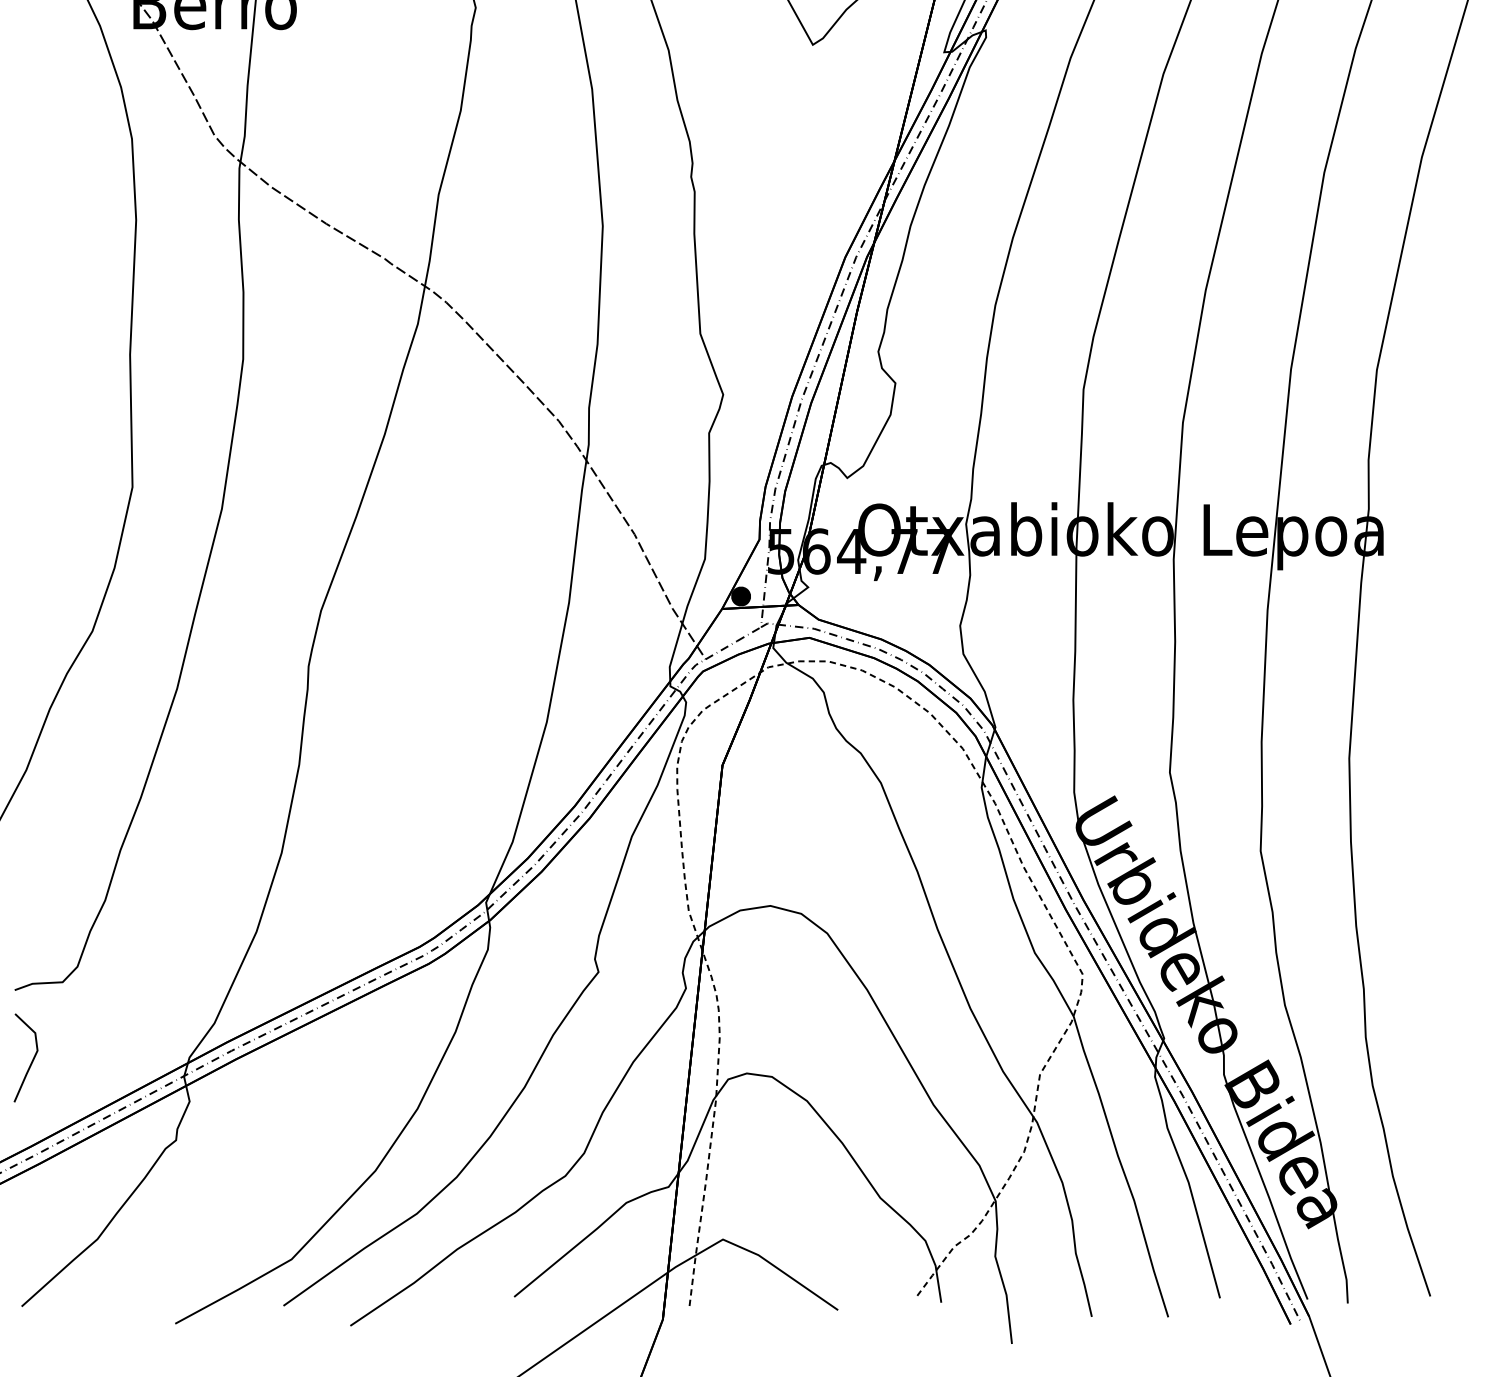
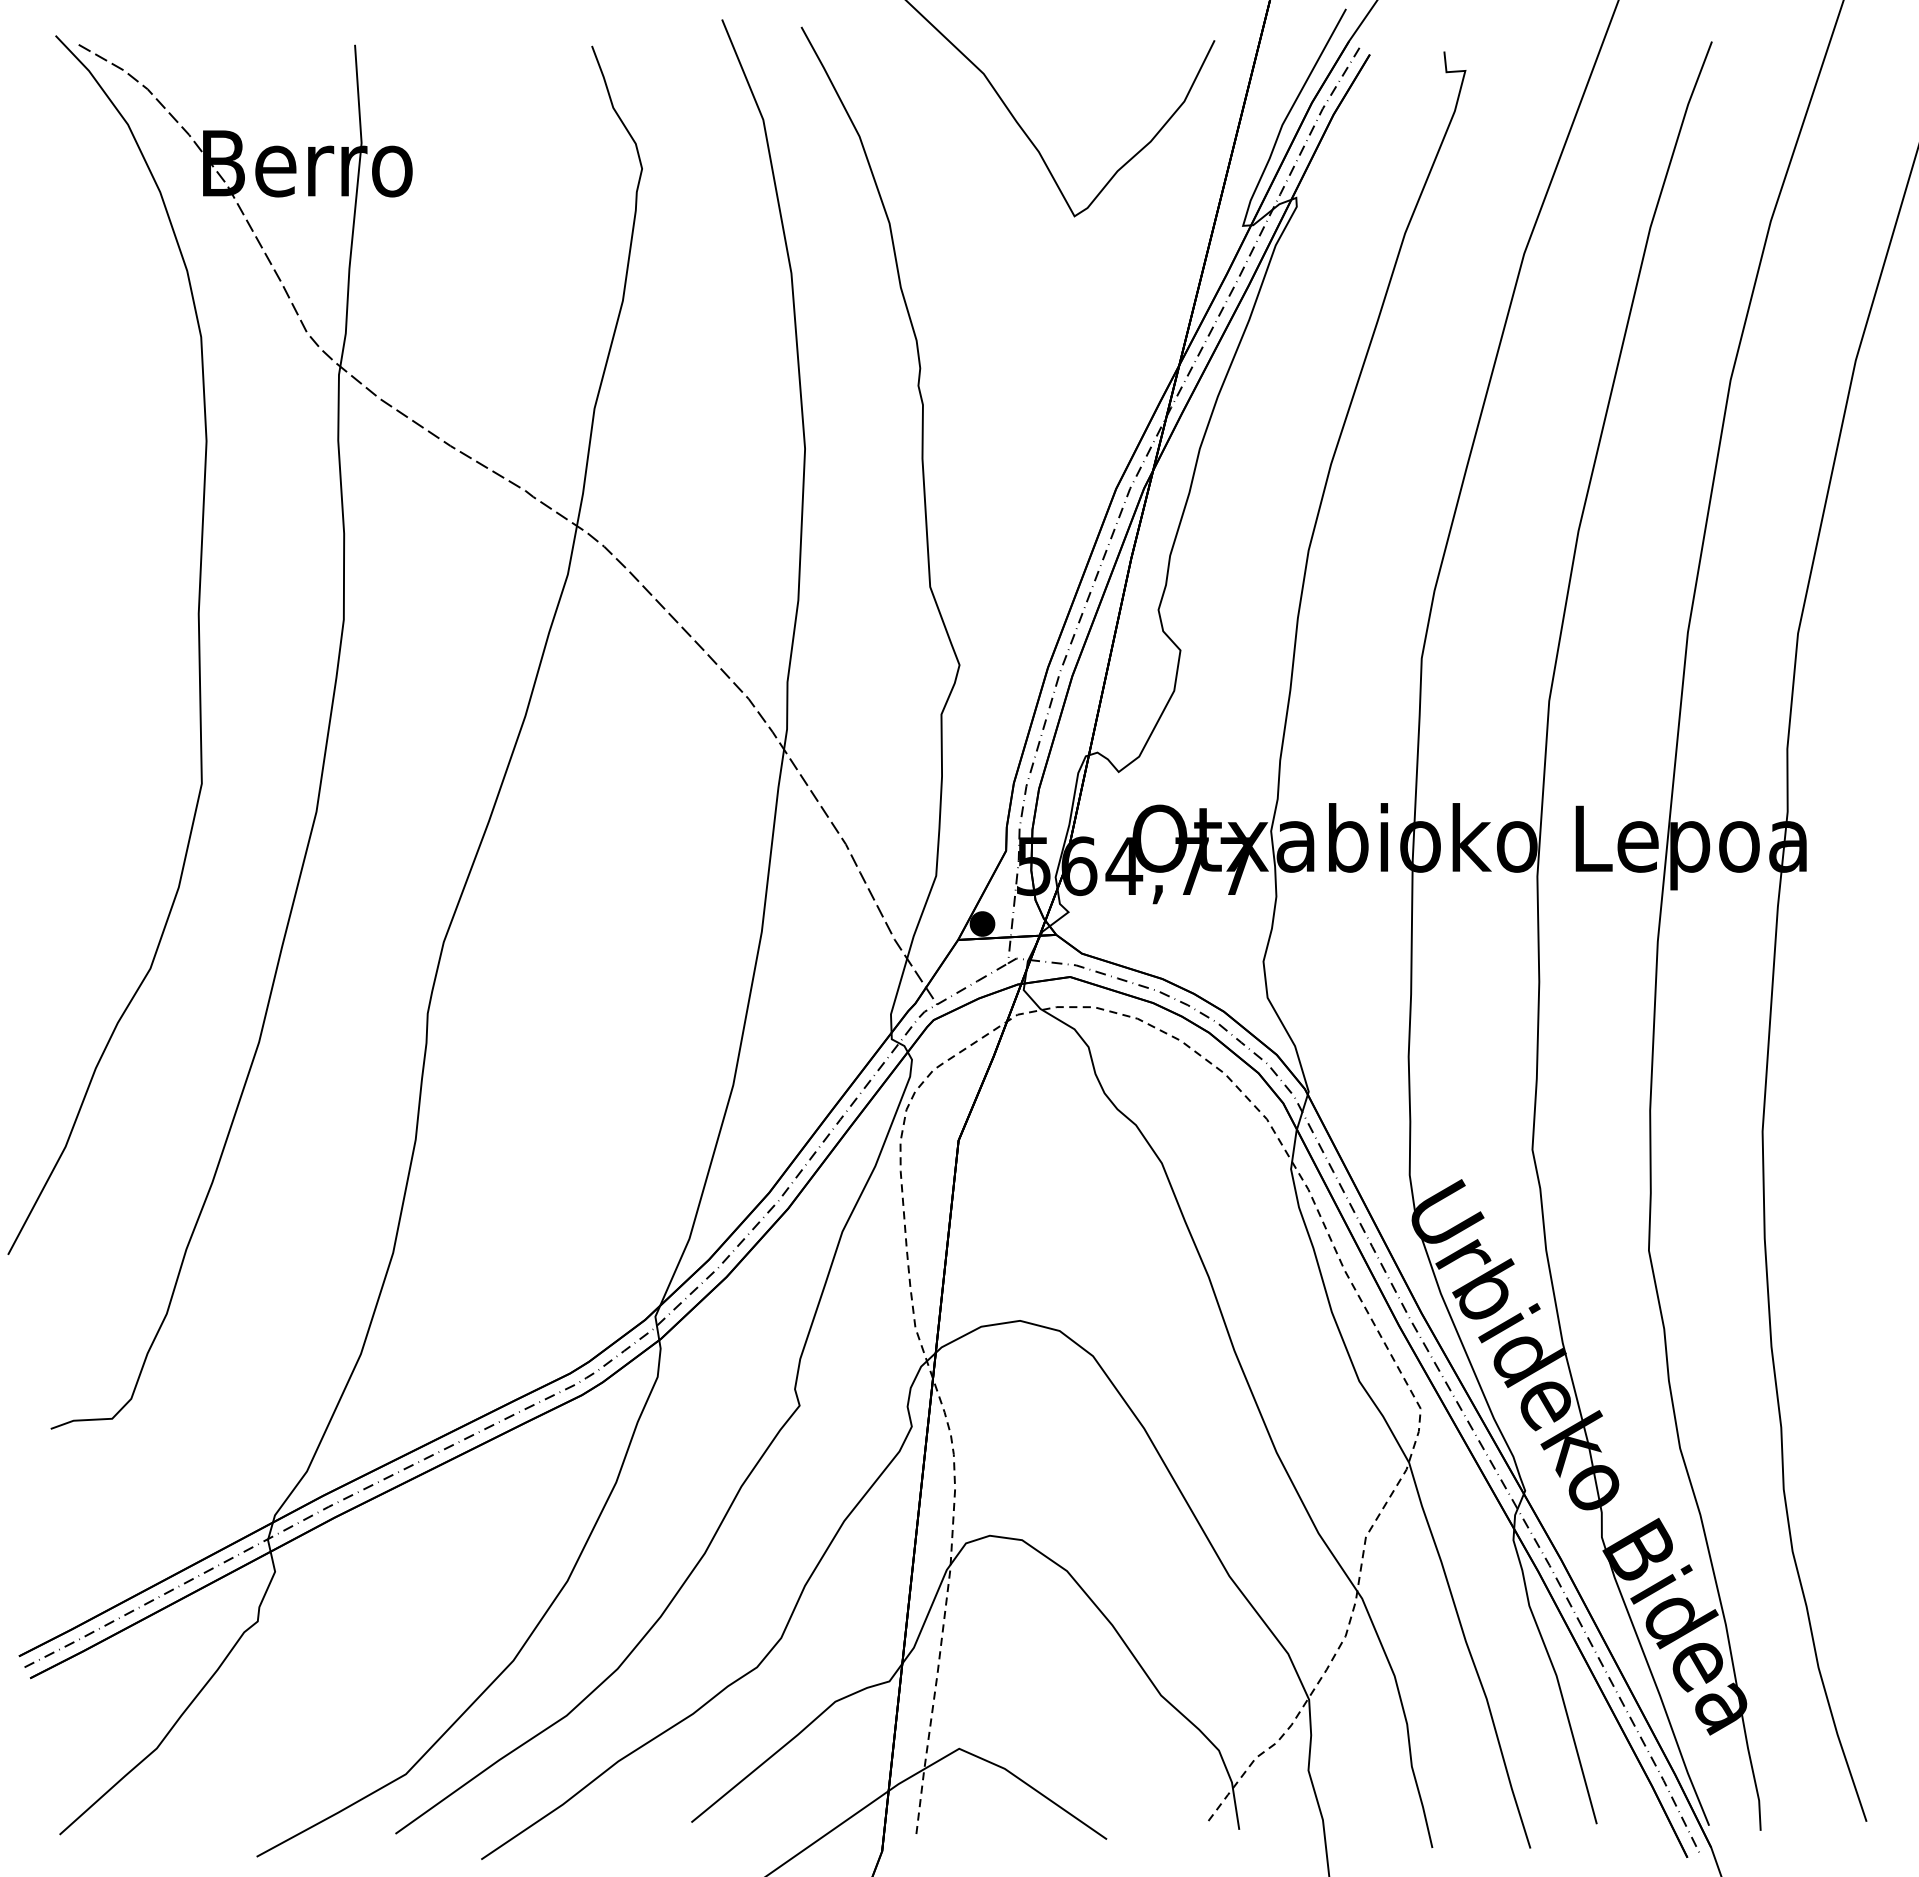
line: (32, 1059) -> (73, 1517), removed

